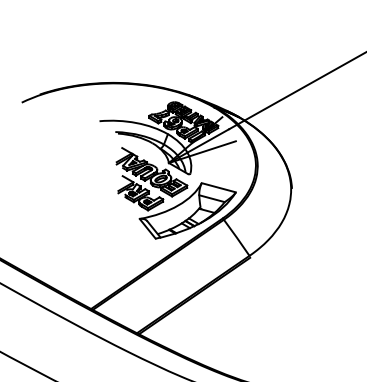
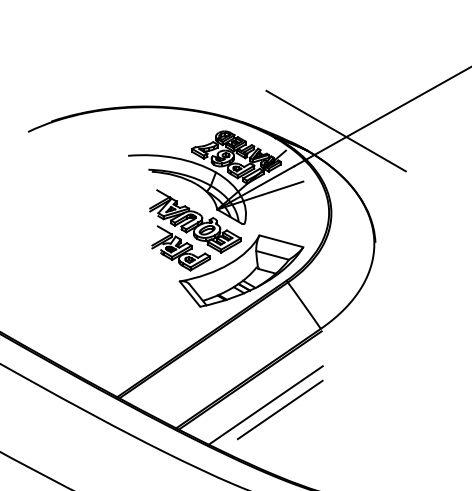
line: (261, 101) -> (336, 130), added
line: (206, 314) -> (265, 404), added
line: (217, 318) -> (279, 409), added

